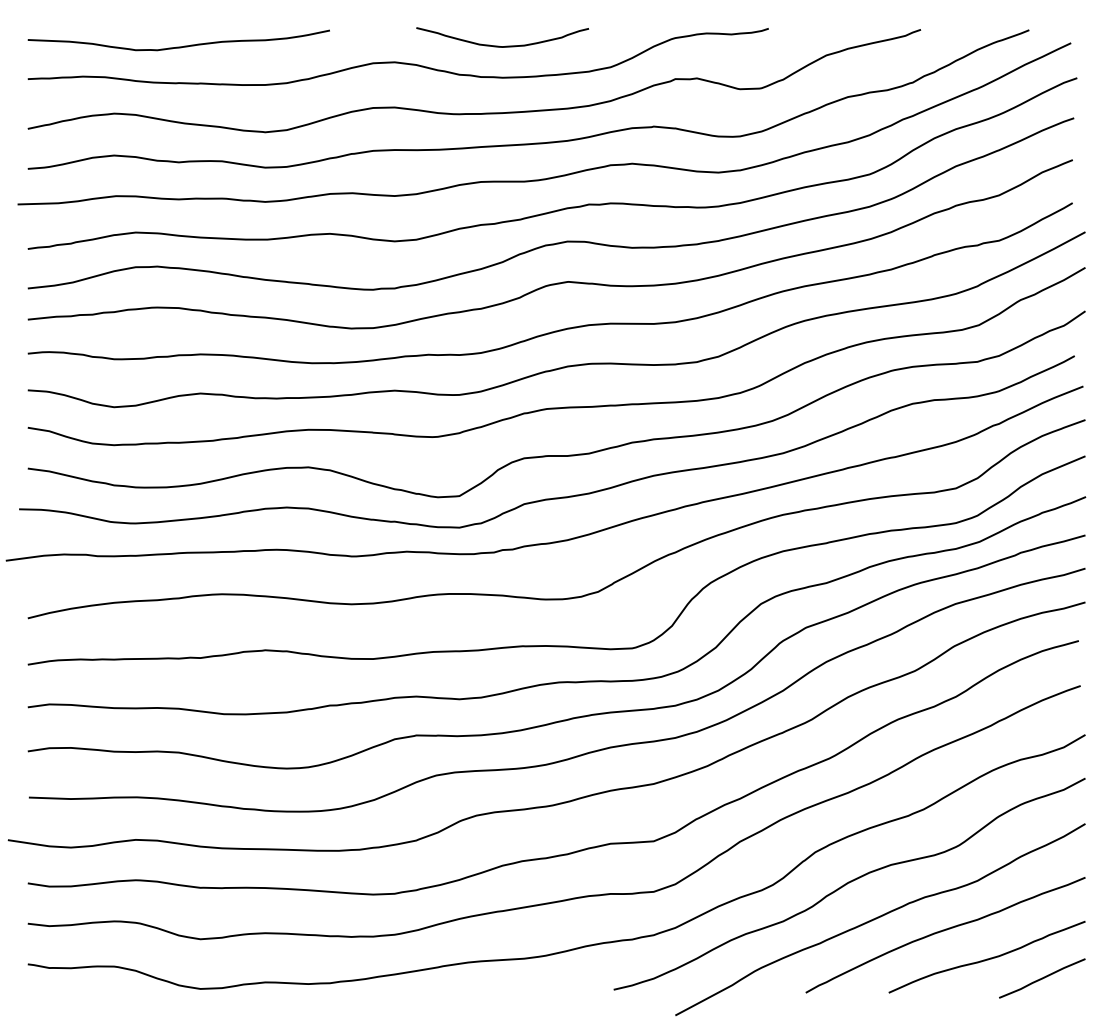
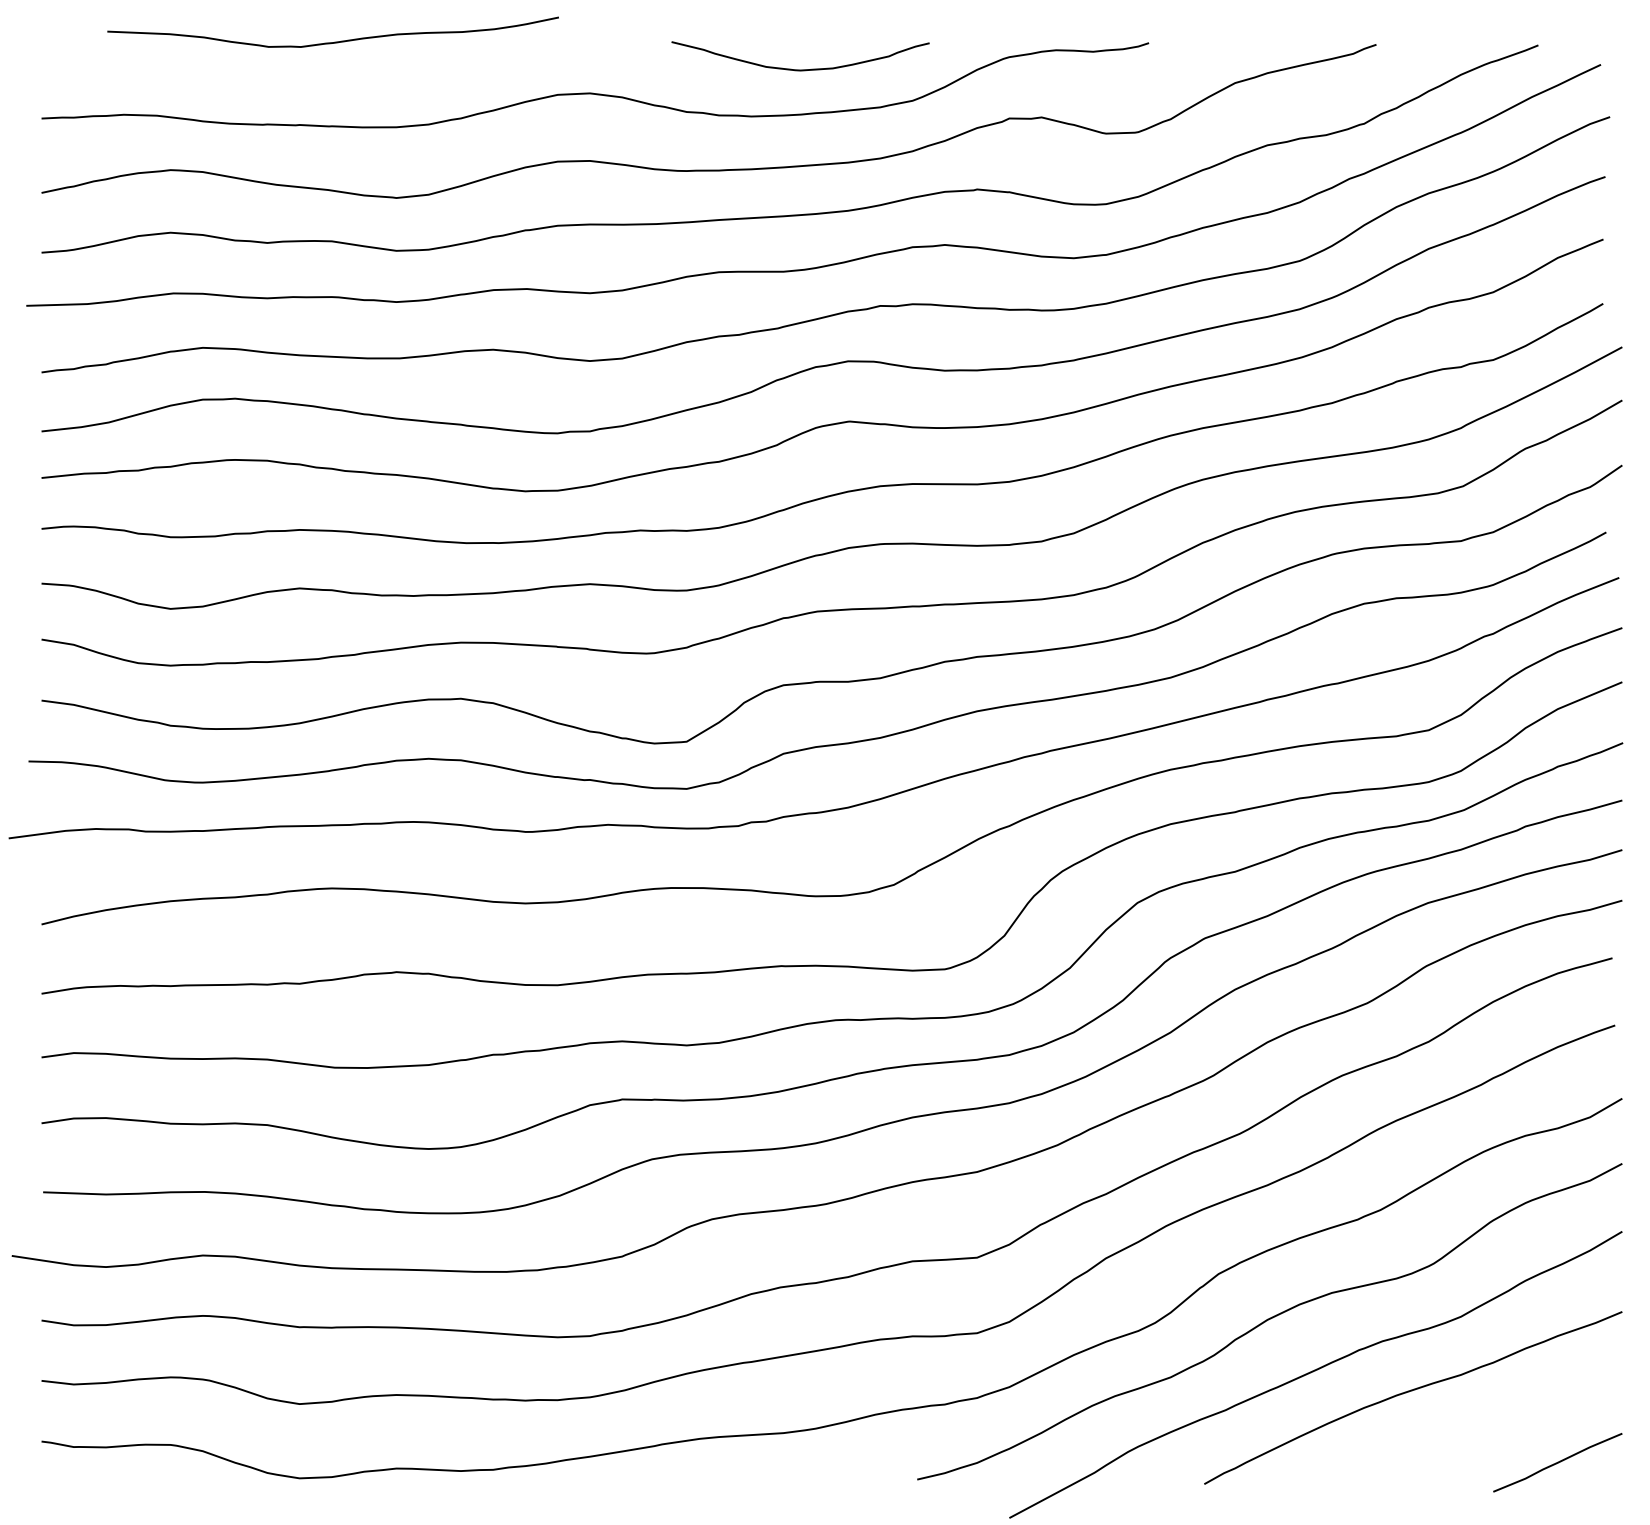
curve: (498, 45) -> (794, 68), moved
curve: (178, 46) -> (332, 41), moved
curve: (986, 958) -> (1474, 1432), removed

